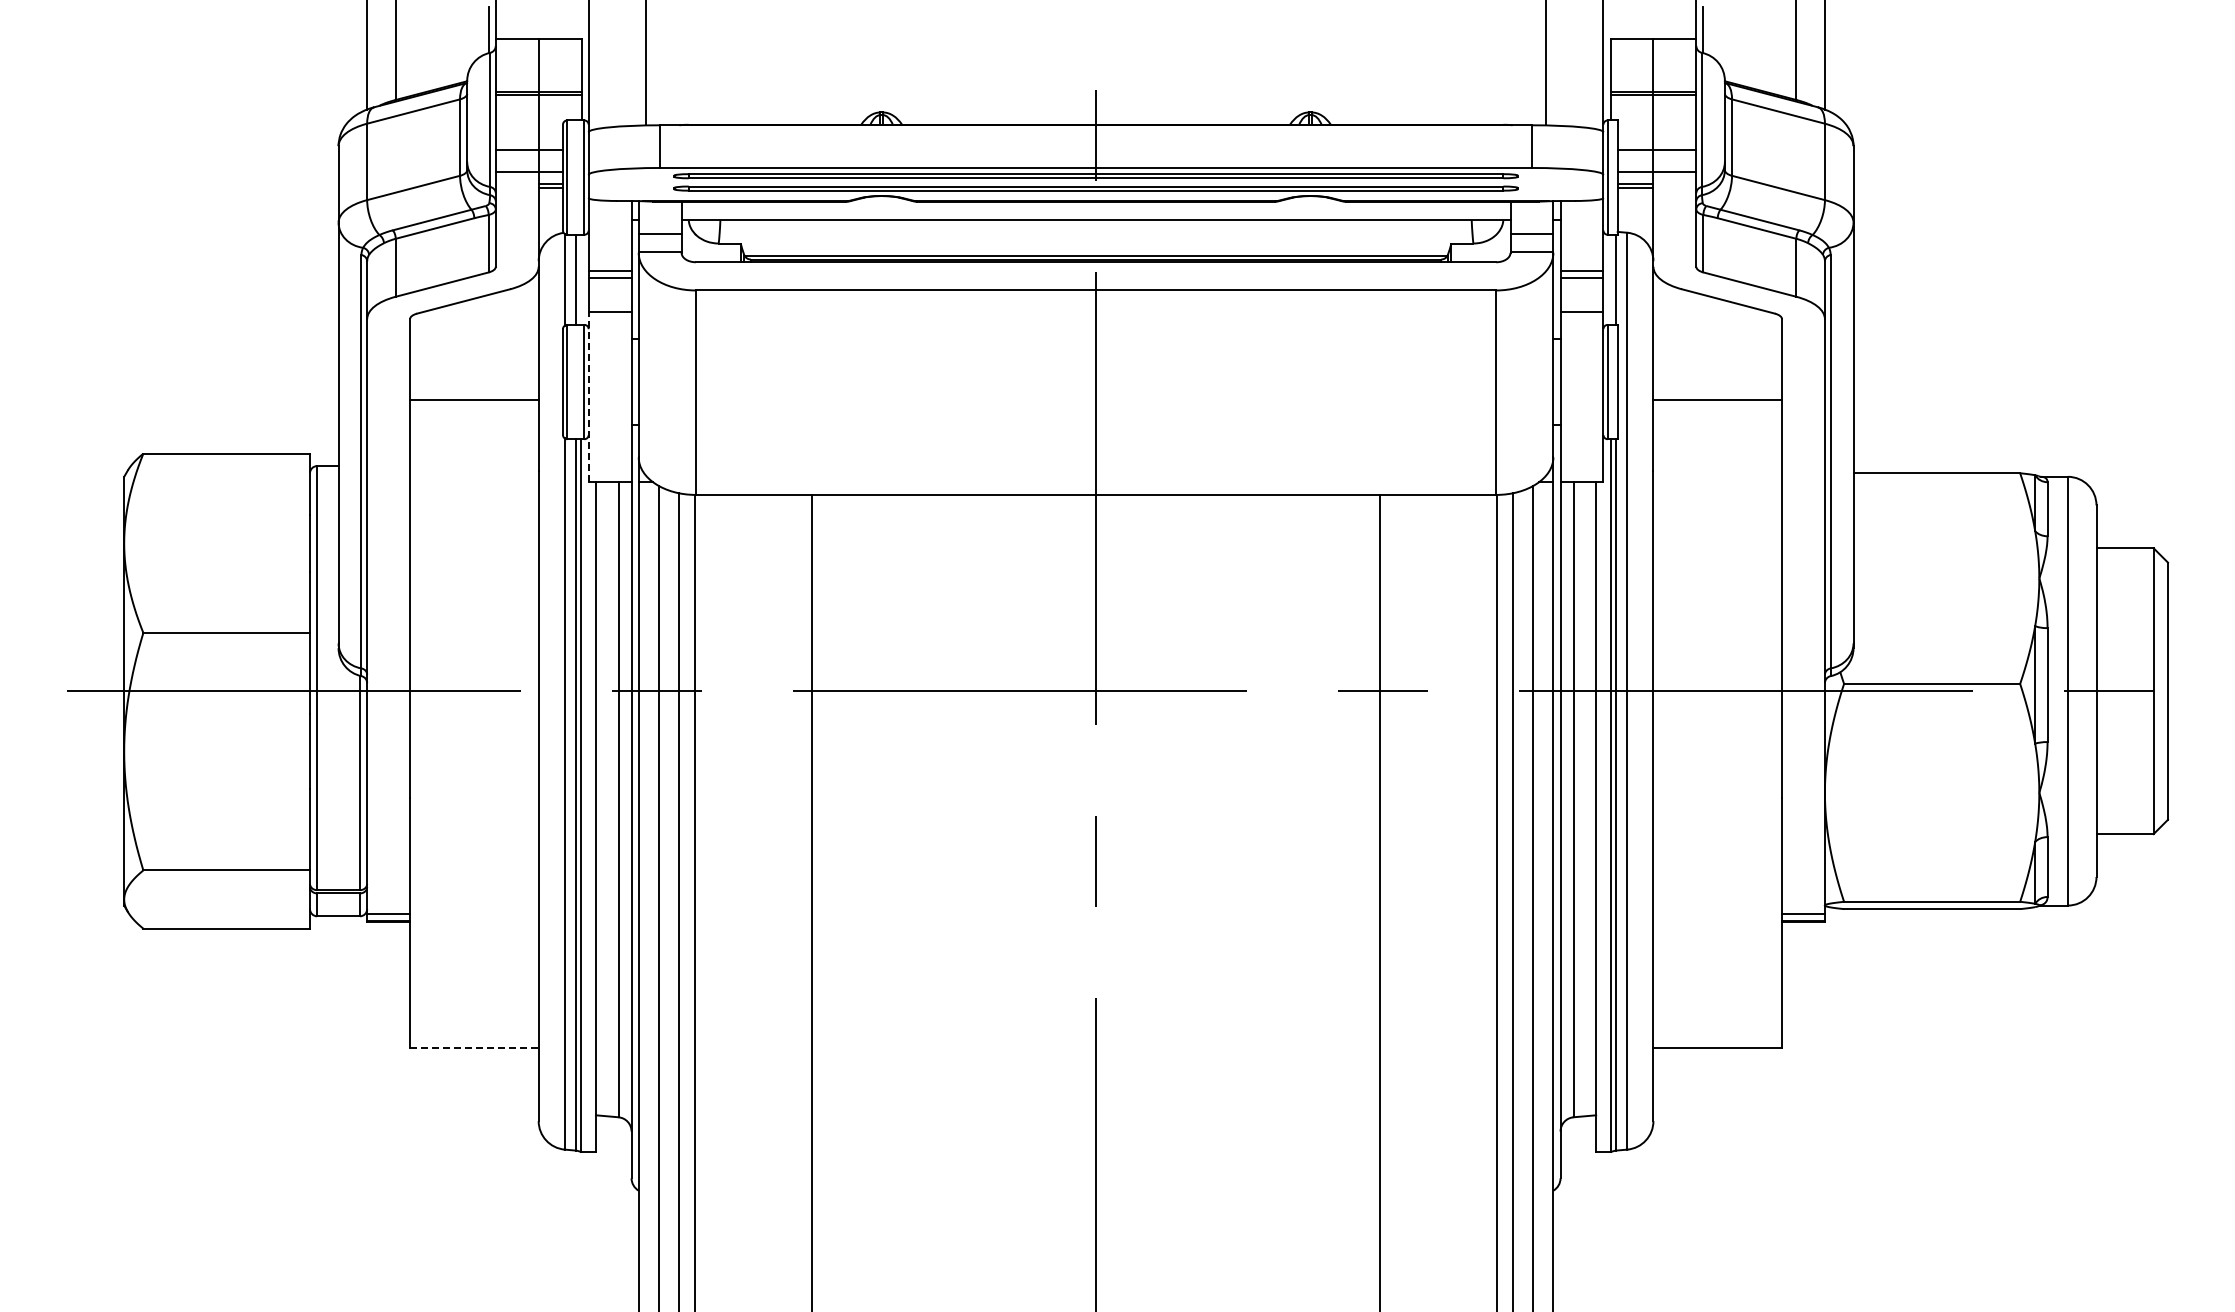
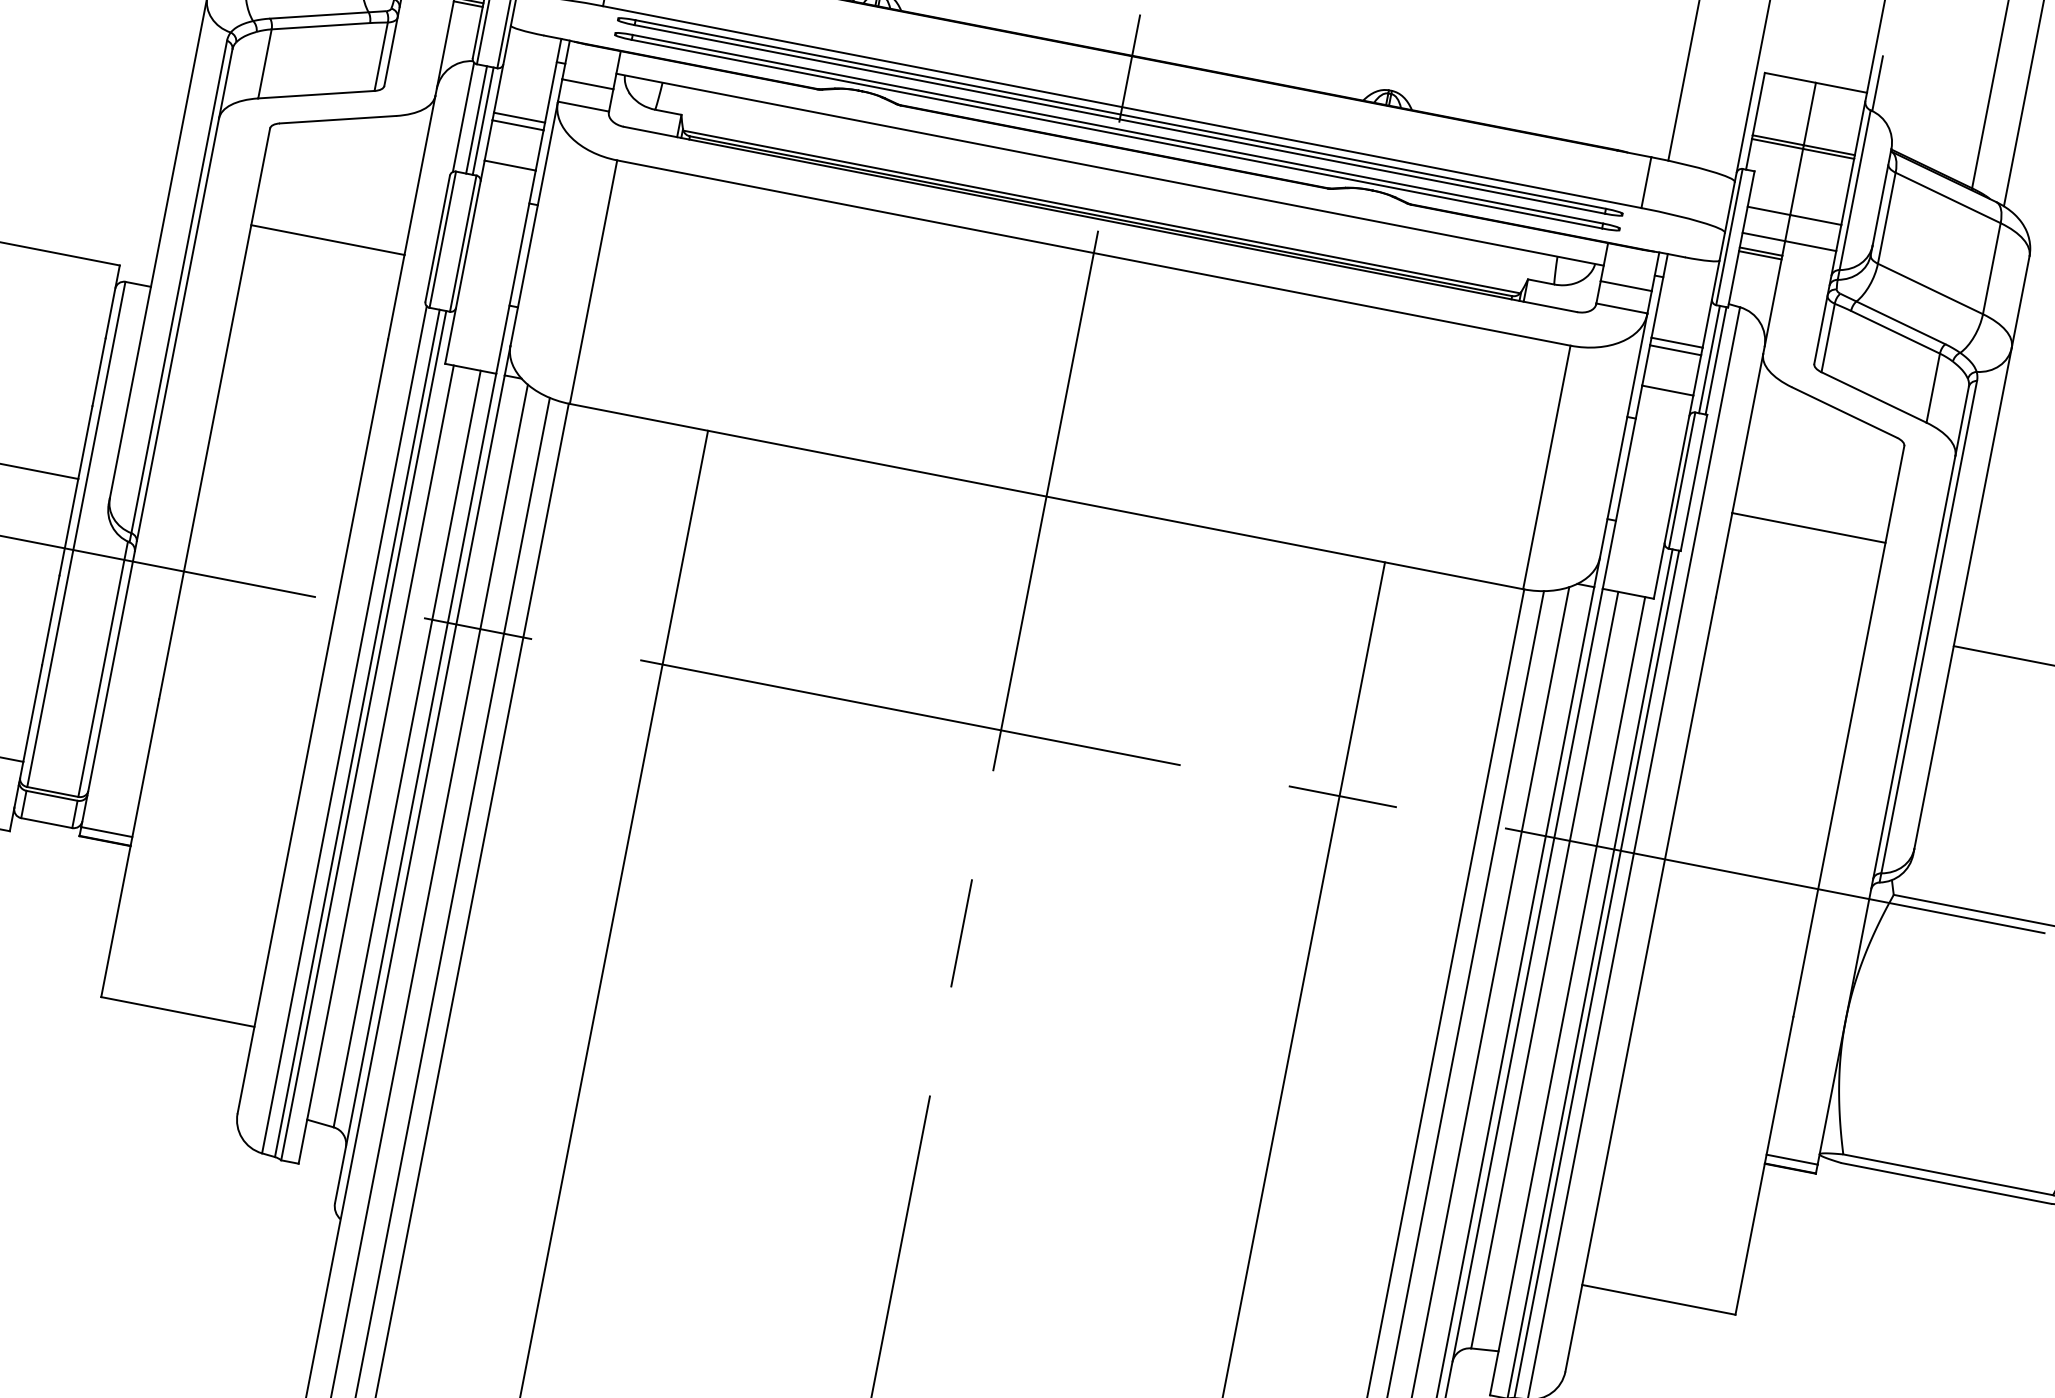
line: (581, 279) -> (483, 120), added
line: (1610, 279) -> (1709, 359), added
line: (588, 396) -> (464, 261), dashed -> solid
line: (474, 1048) -> (178, 1012), dashed -> solid

